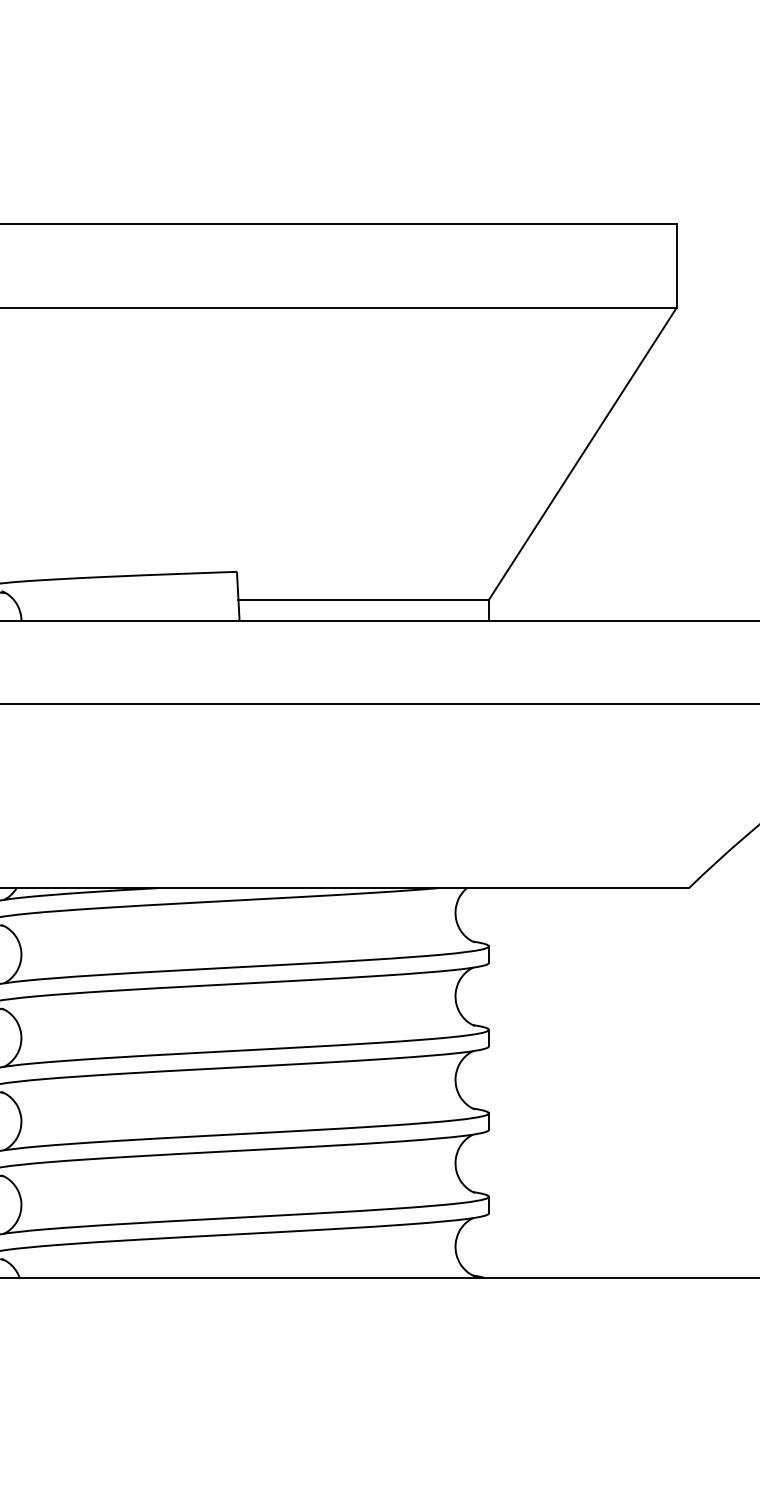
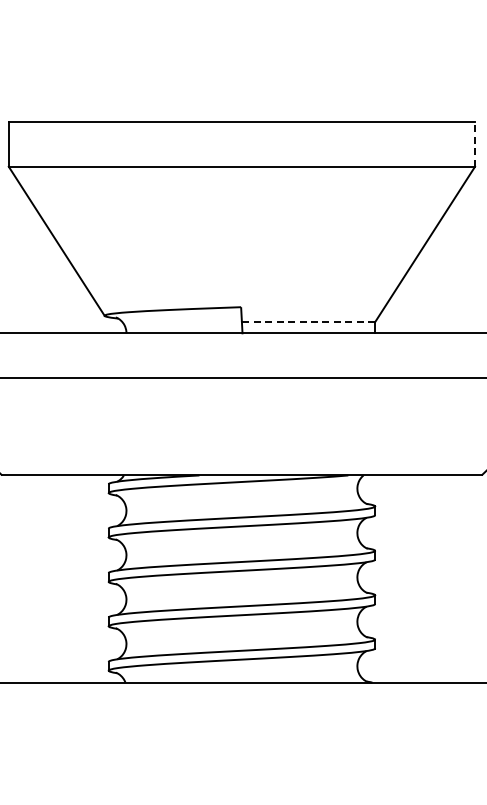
line: (677, 265) -> (475, 144), solid -> dashed
line: (363, 600) -> (308, 322), solid -> dashed

